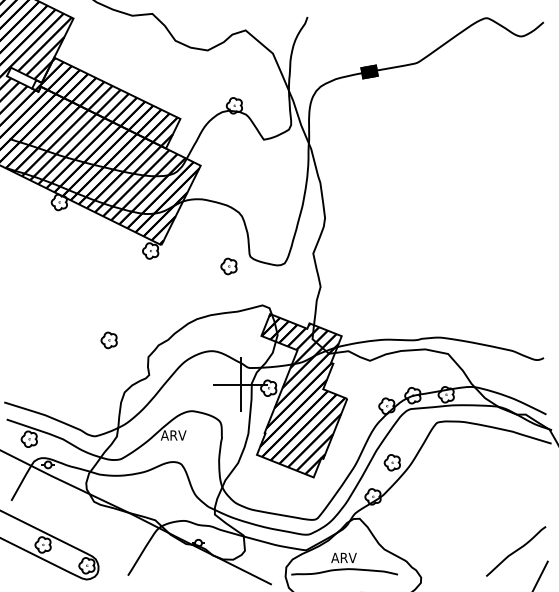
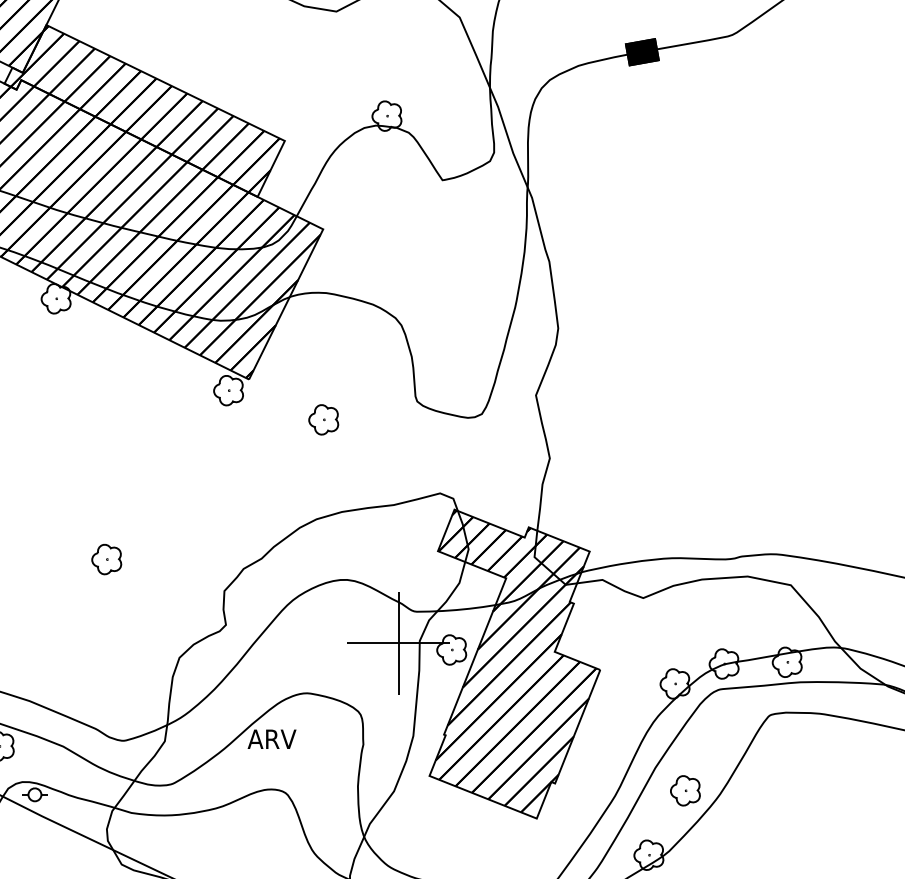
part: (228, 266) -> (322, 419), moved
part: (108, 340) -> (105, 559), moved

